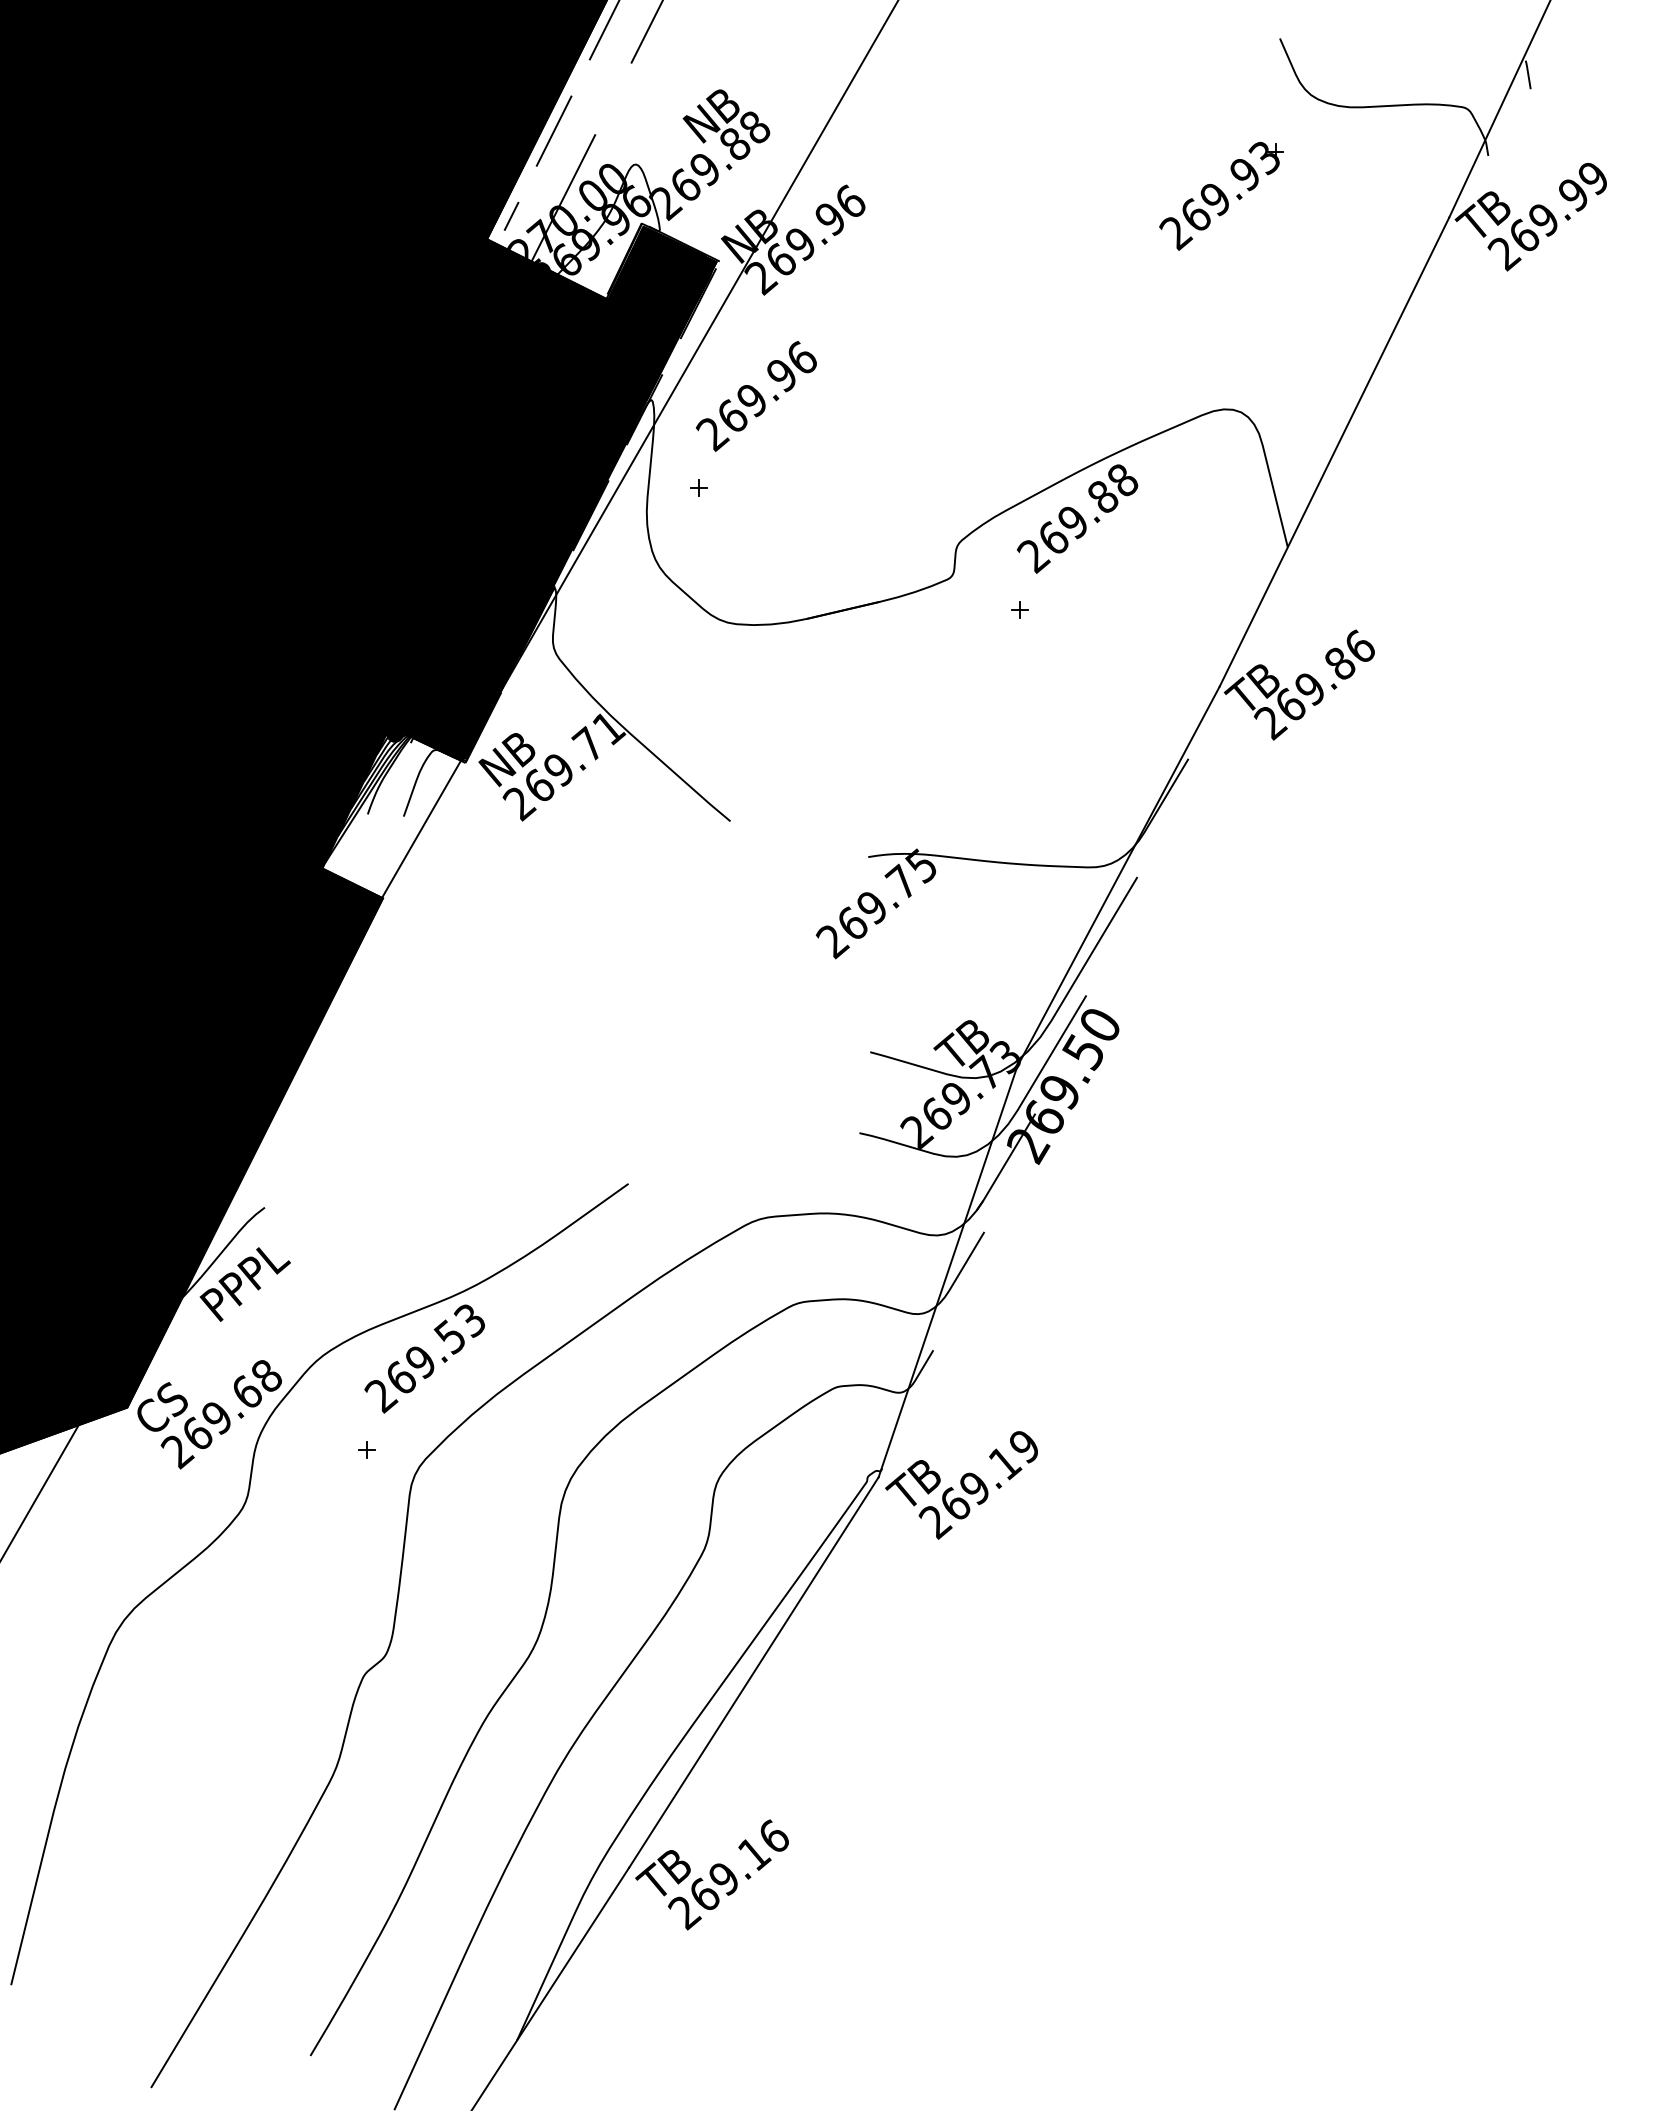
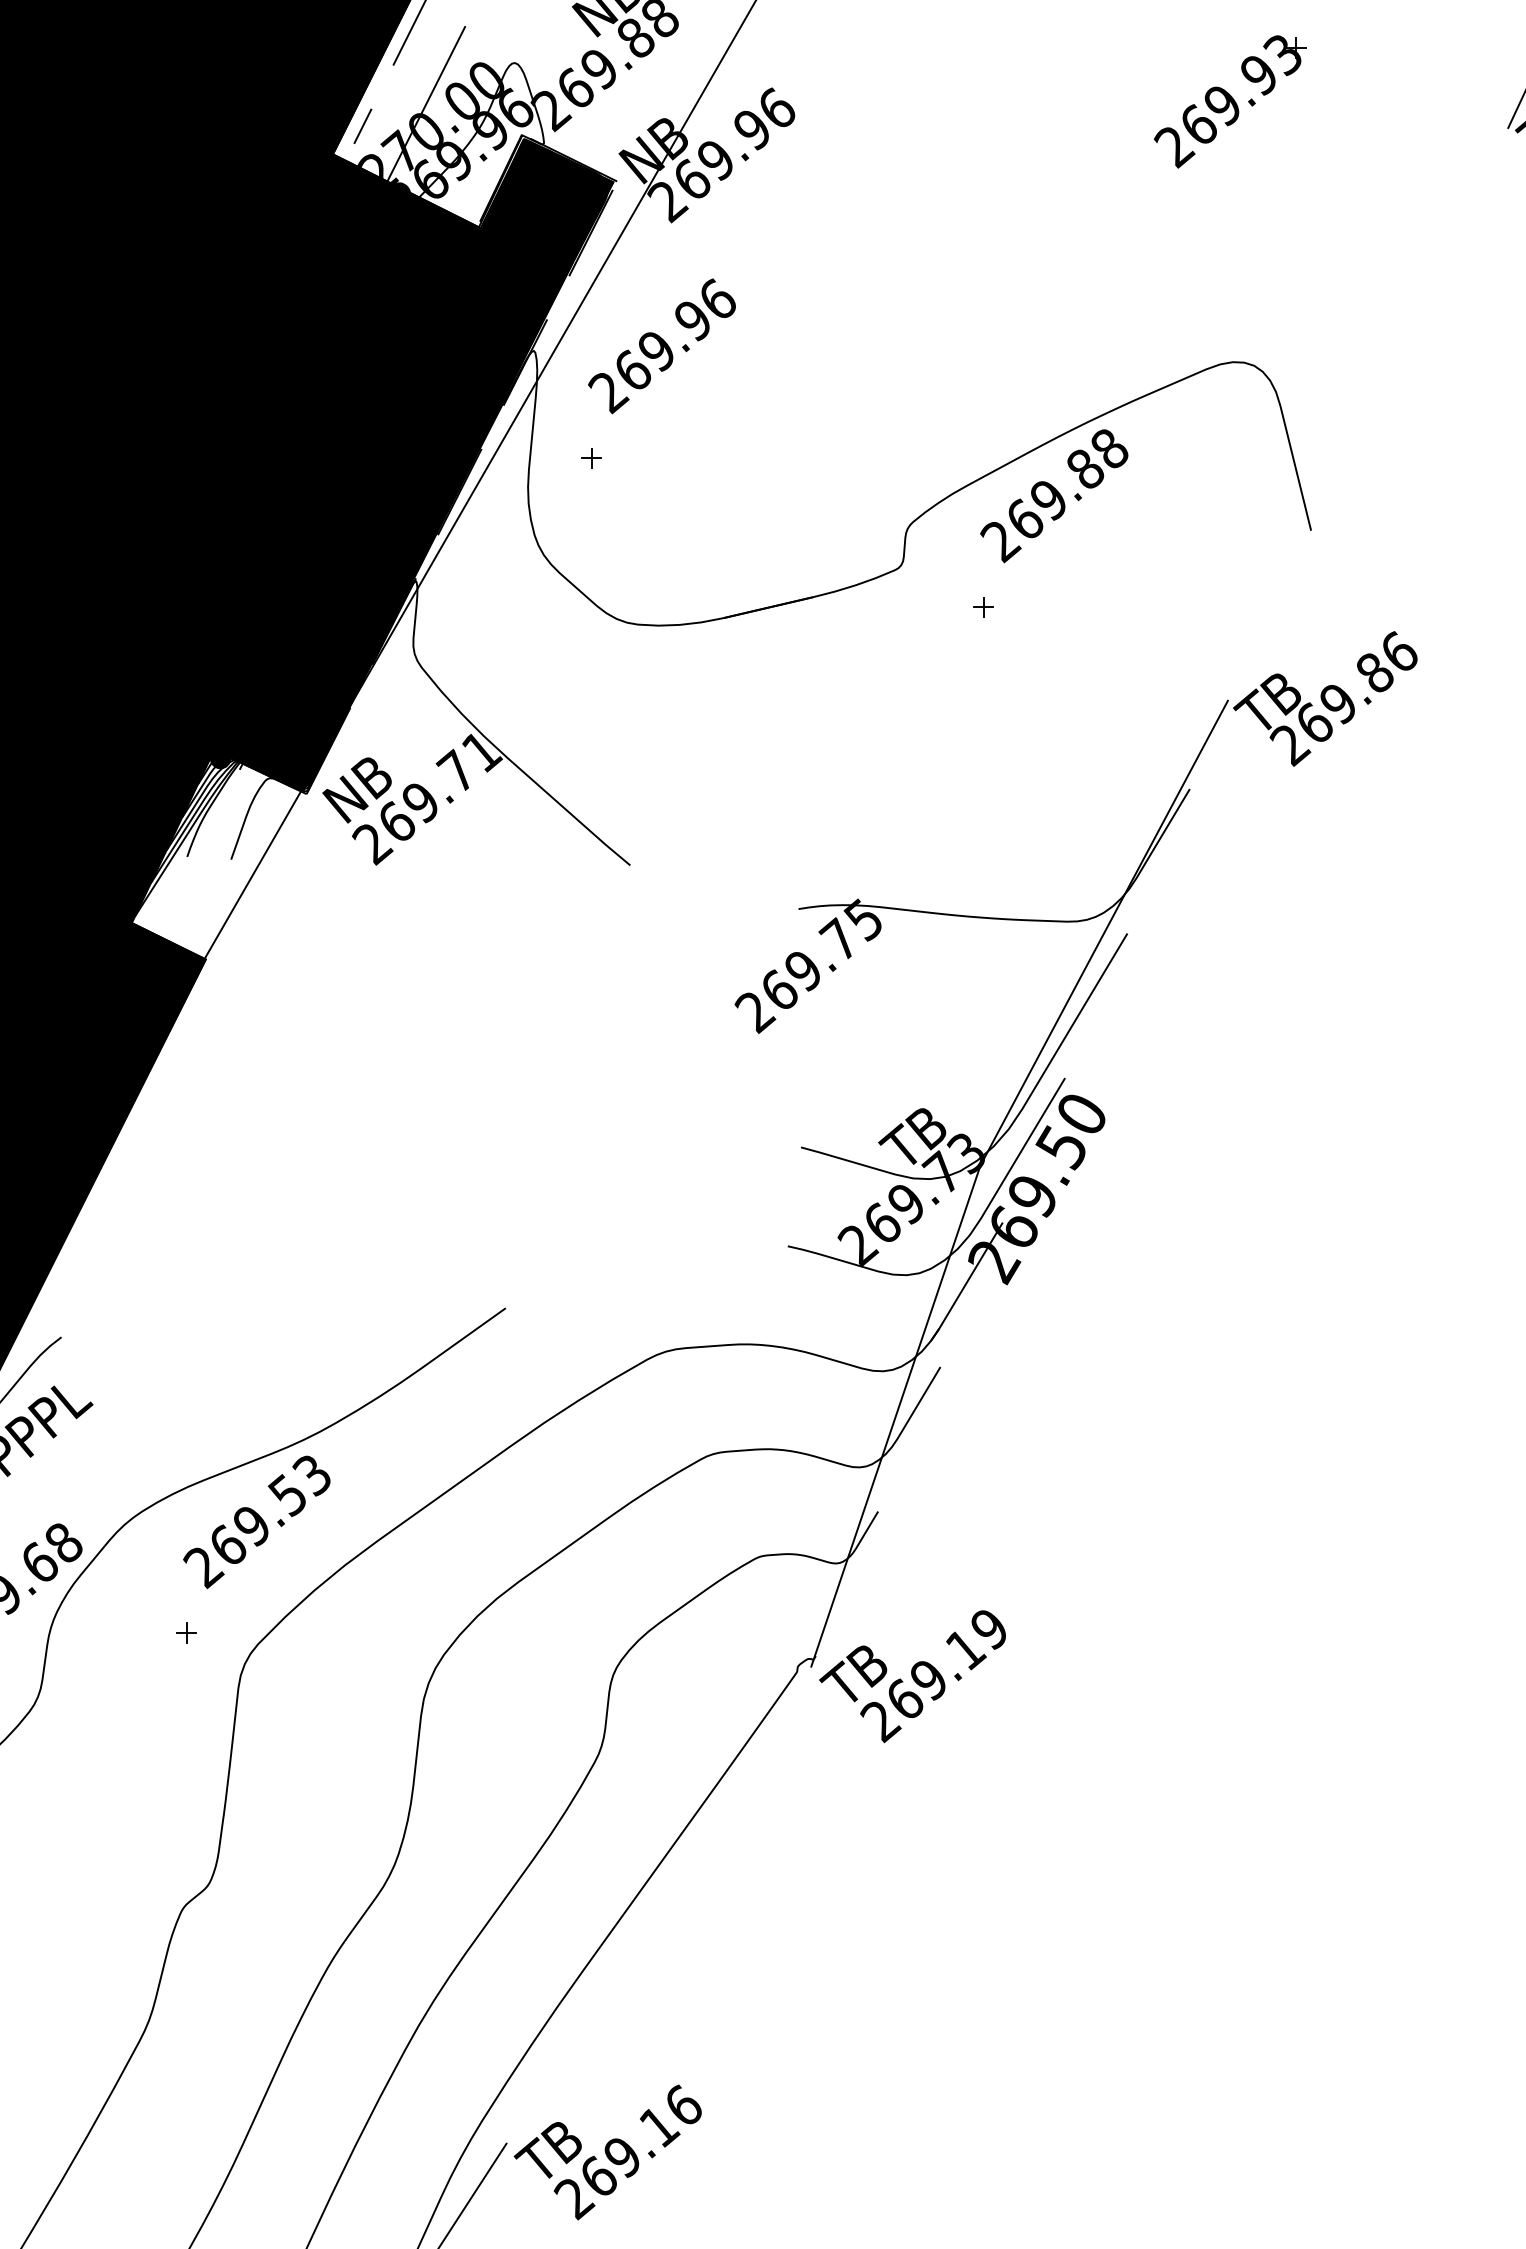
line: (1334, 451) -> (1368, 413), removed
line: (753, 1672) -> (658, 1905), removed

